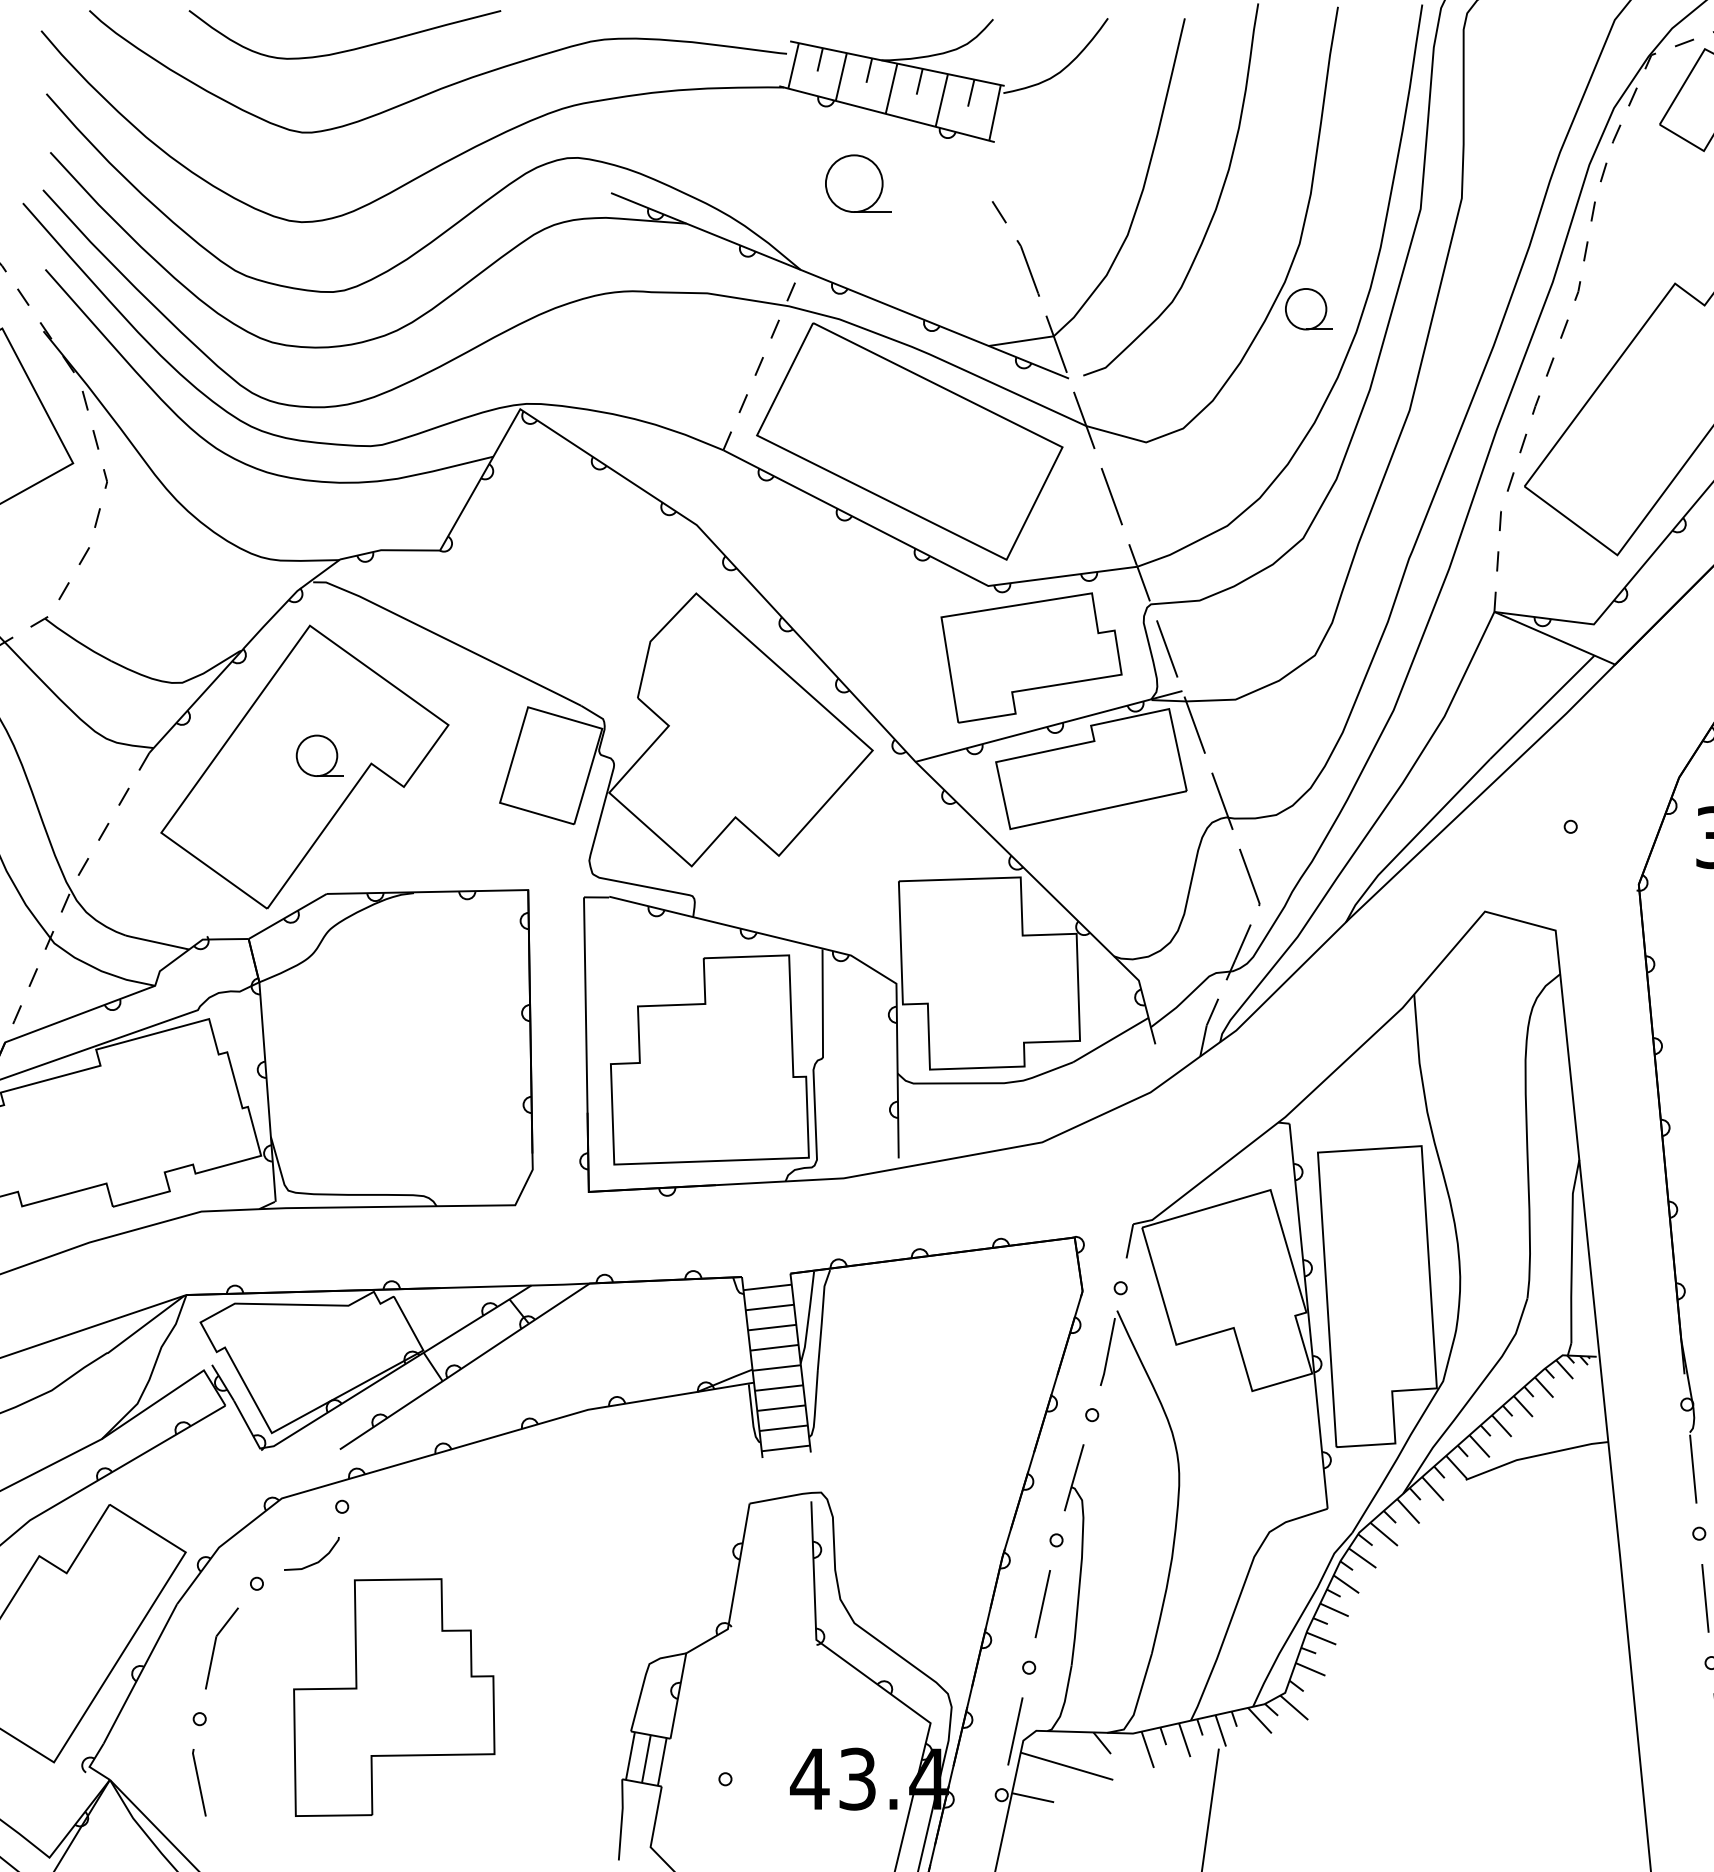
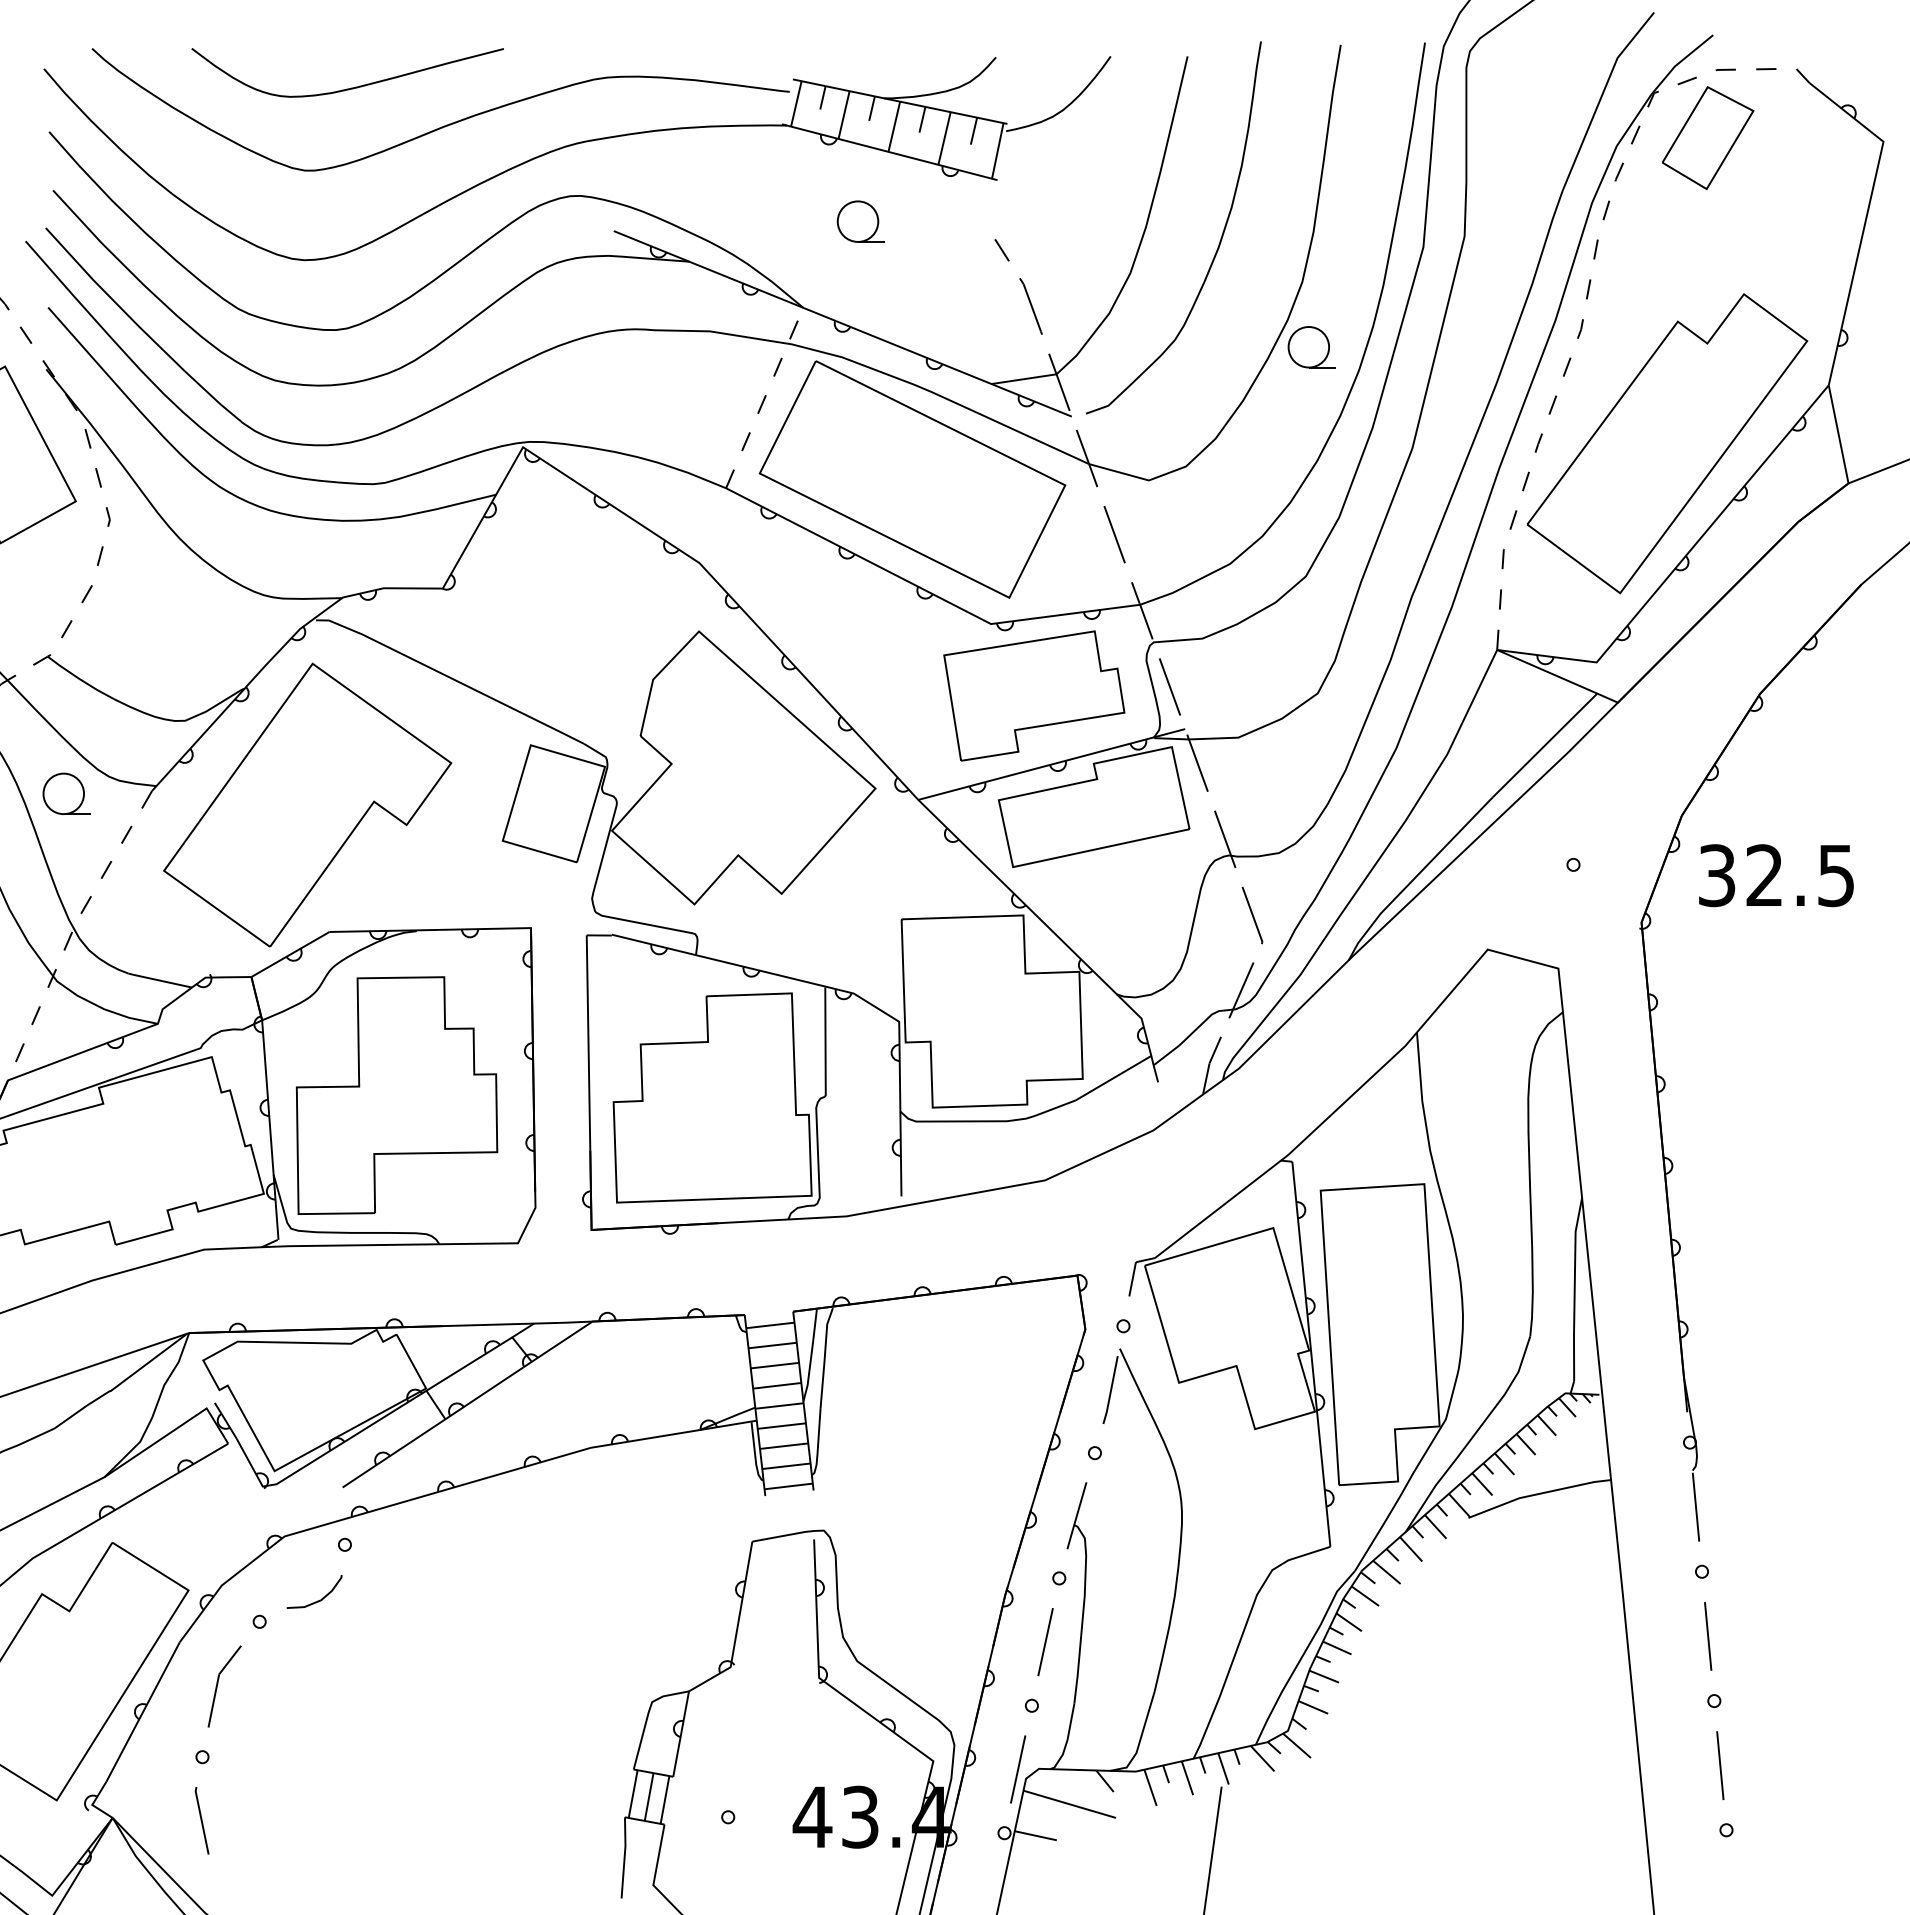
part: (857, 183) -> (860, 221), size x0.71
part: (319, 755) -> (66, 793), moved
part: (393, 1697) -> (396, 1095), moved

